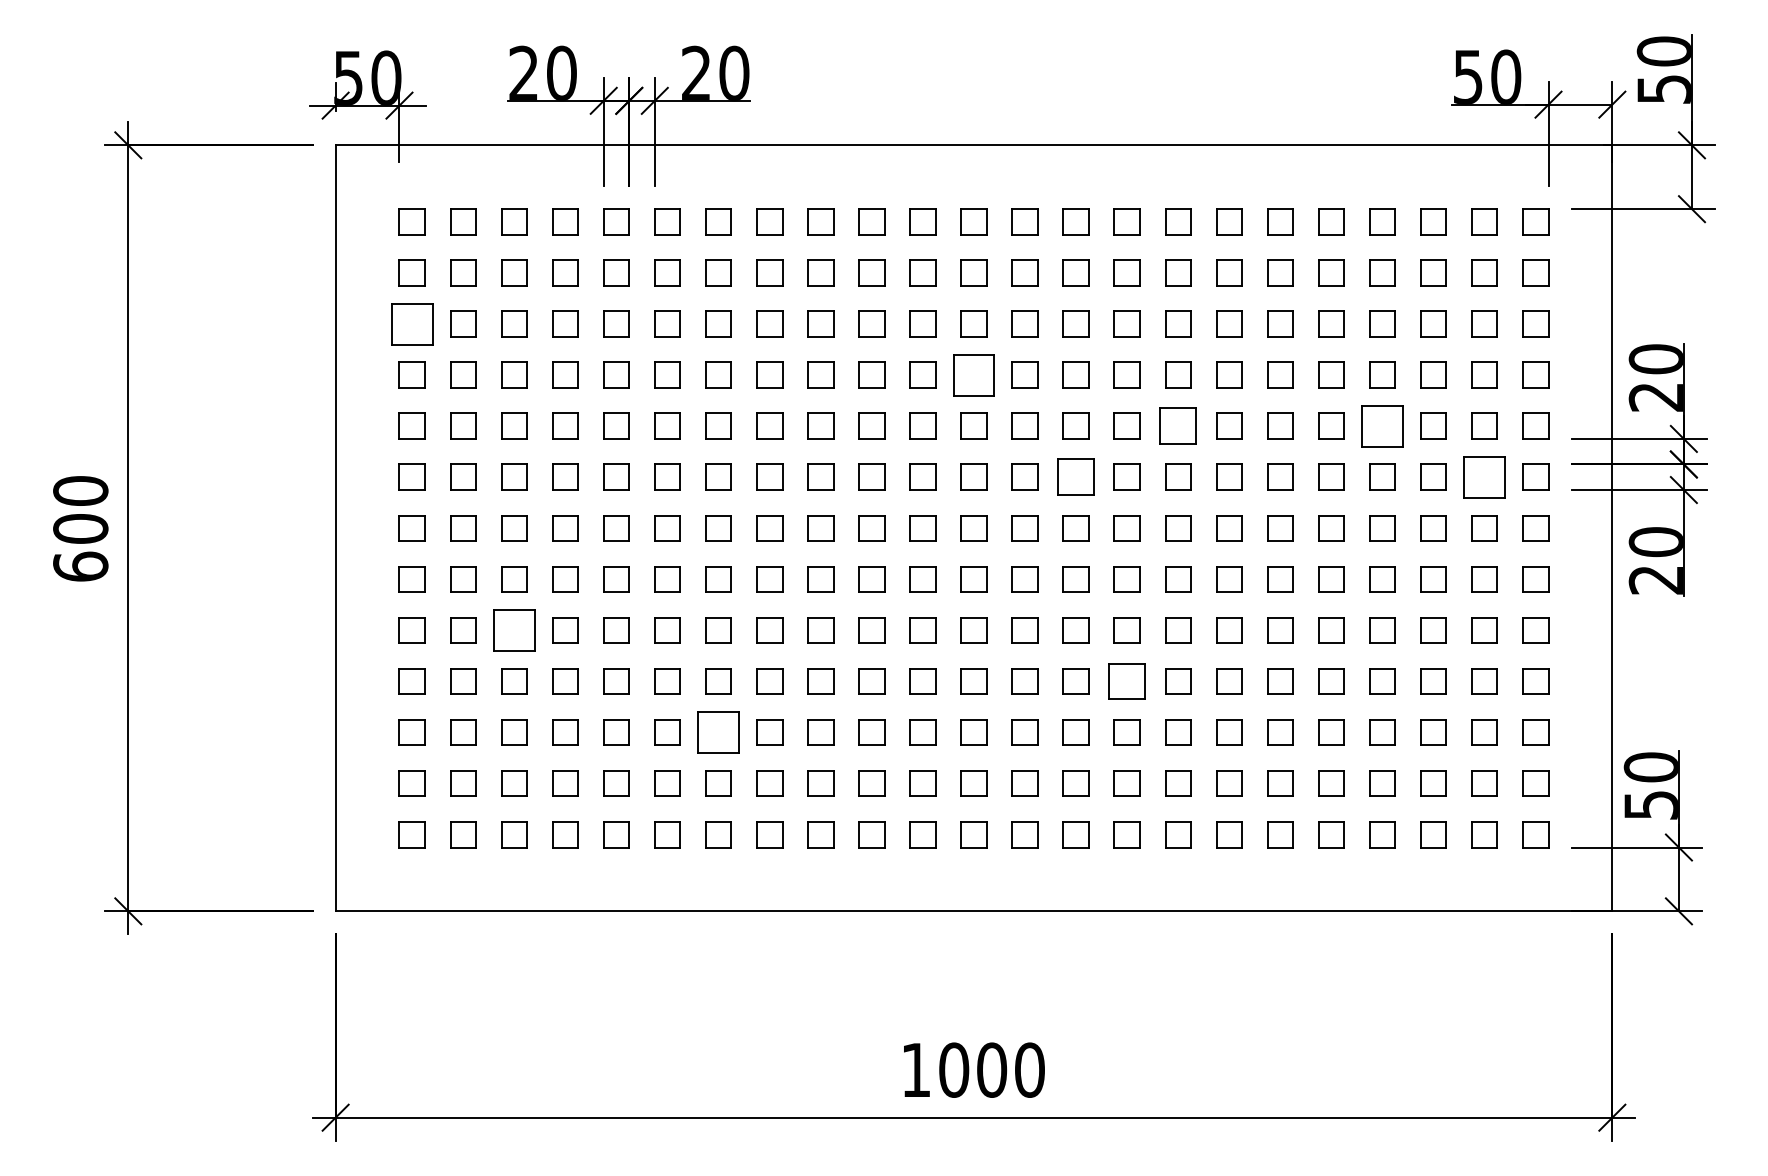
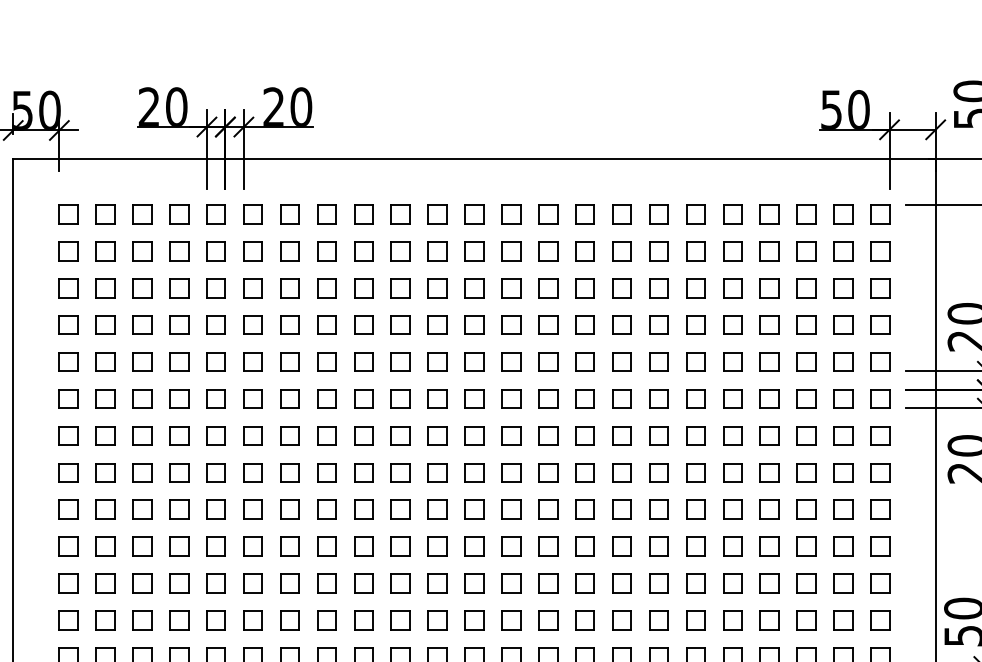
part: (411, 323) -> (68, 287), size x0.62
part: (973, 374) -> (474, 324), size x0.62
part: (1178, 425) -> (622, 361), size x0.71
part: (1382, 425) -> (769, 361), size x0.62
part: (1075, 476) -> (547, 398), size x0.71
part: (1484, 476) -> (843, 398), size x0.62
part: (514, 630) -> (142, 509), size x0.62
part: (1126, 681) -> (584, 546), size x0.71
part: (718, 732) -> (289, 583), size x0.62

